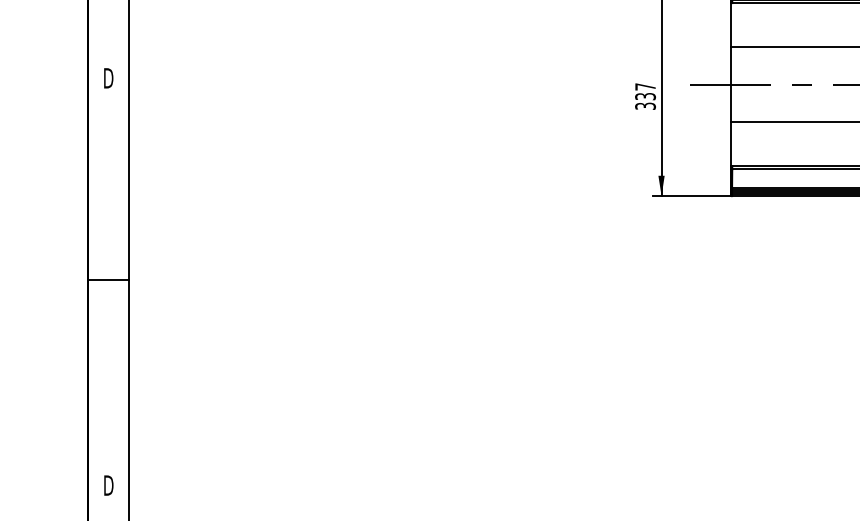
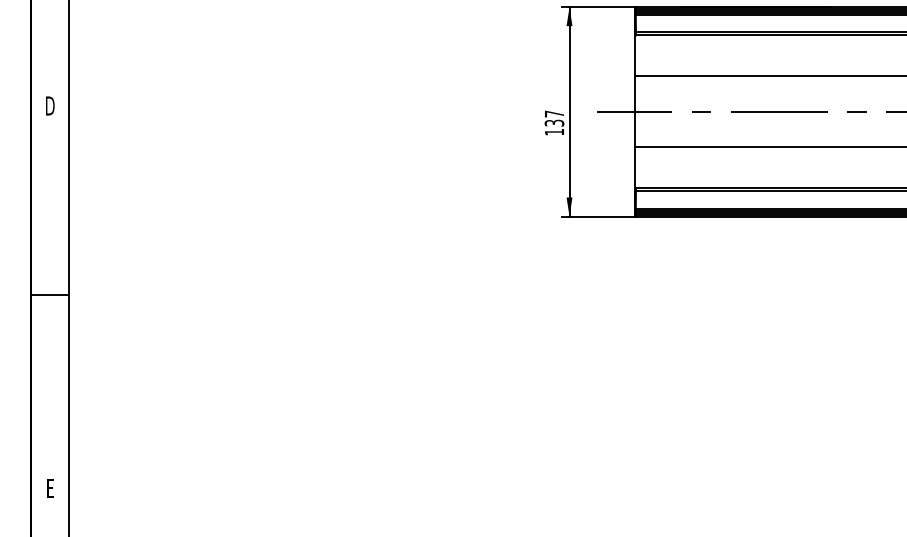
text: (645, 105) -> (554, 131), 337 -> 137
text: (108, 485) -> (50, 488), D -> E

